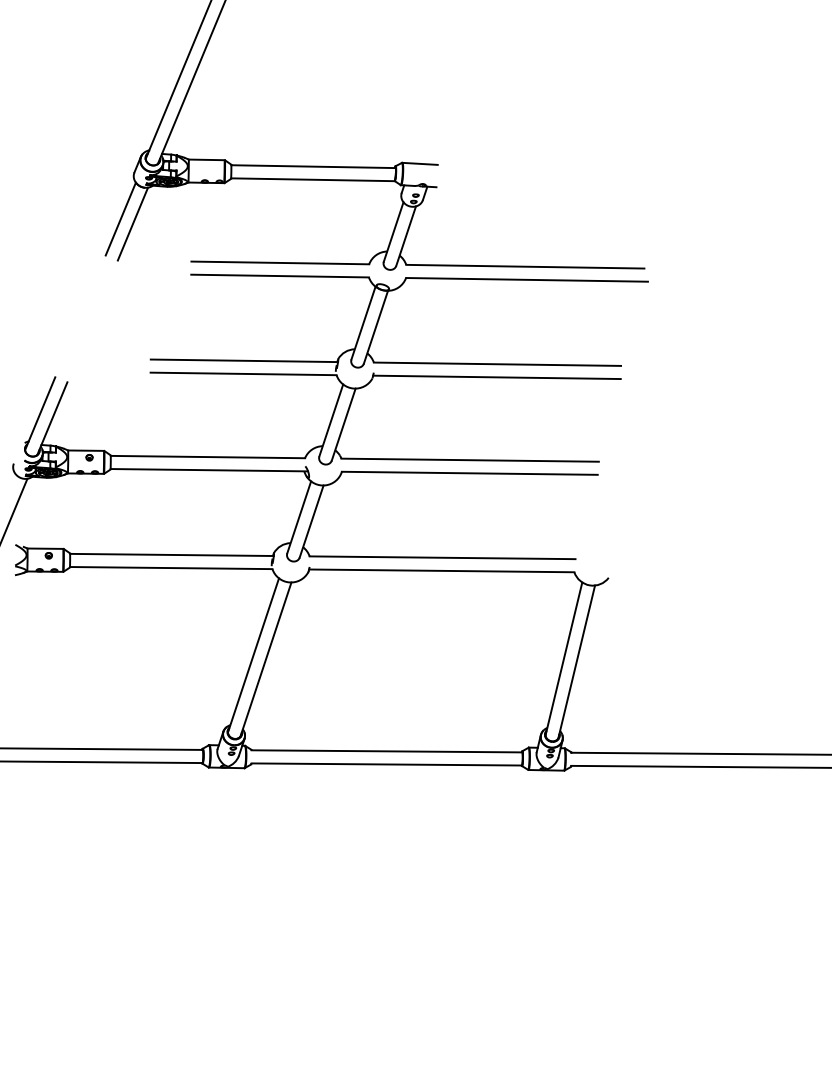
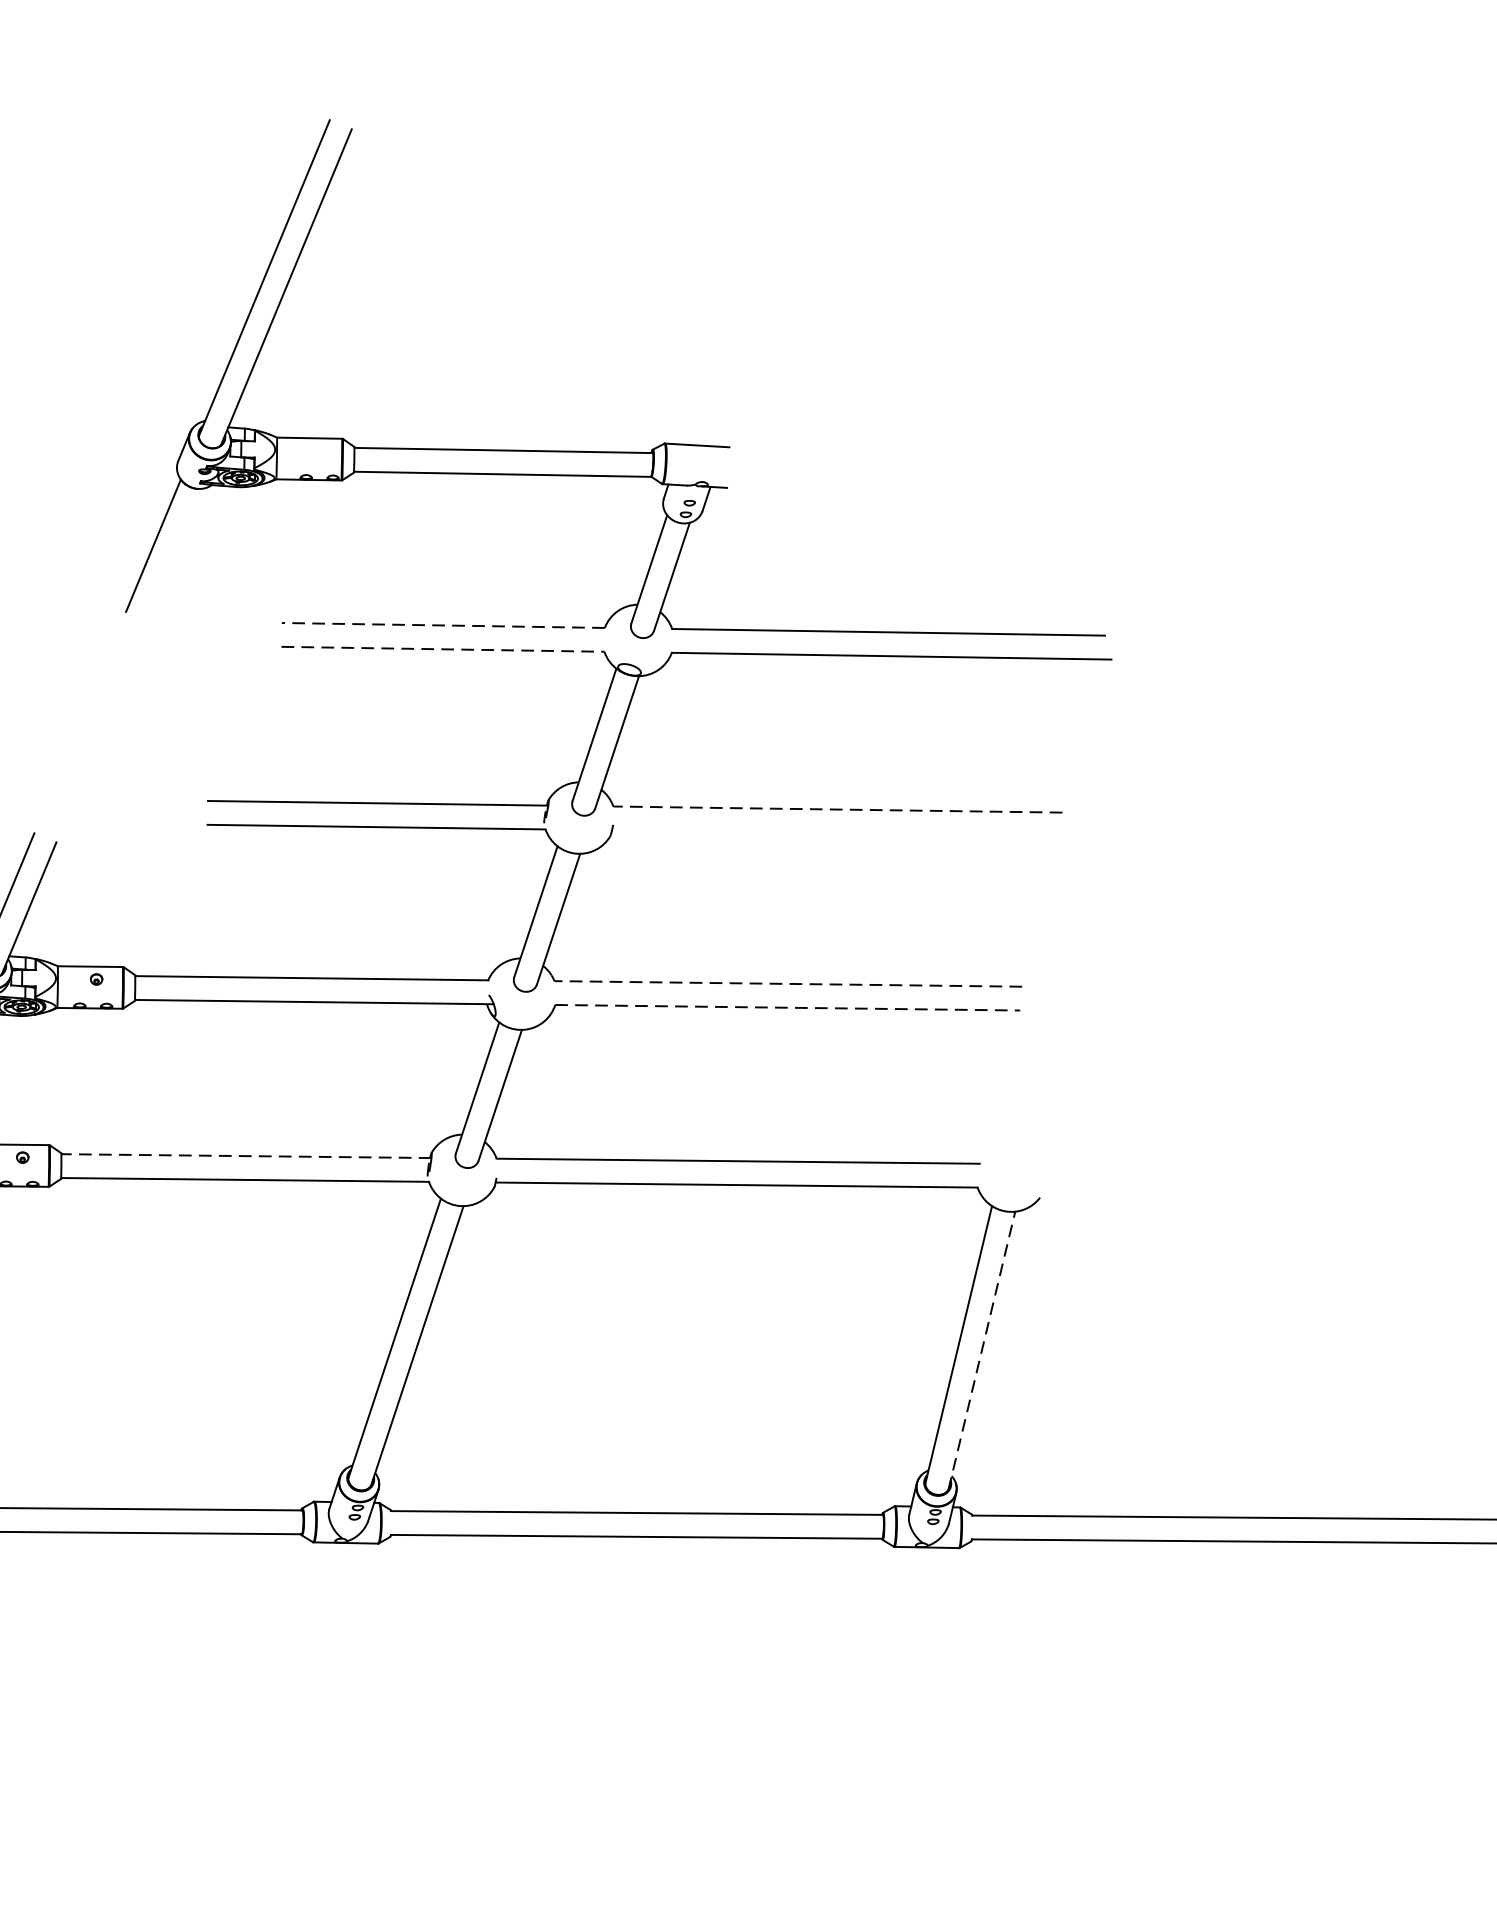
line: (132, 223) -> (174, 553), removed
line: (280, 262) -> (443, 624), solid -> dashed
line: (280, 276) -> (443, 650), solid -> dashed
line: (497, 364) -> (837, 810), solid -> dashed
line: (496, 377) -> (836, 833), removed
line: (470, 460) -> (788, 984), solid -> dashed
line: (469, 473) -> (787, 1008), solid -> dashed
line: (171, 554) -> (245, 1155), solid -> dashed
line: (576, 662) -> (981, 1351), solid -> dashed

